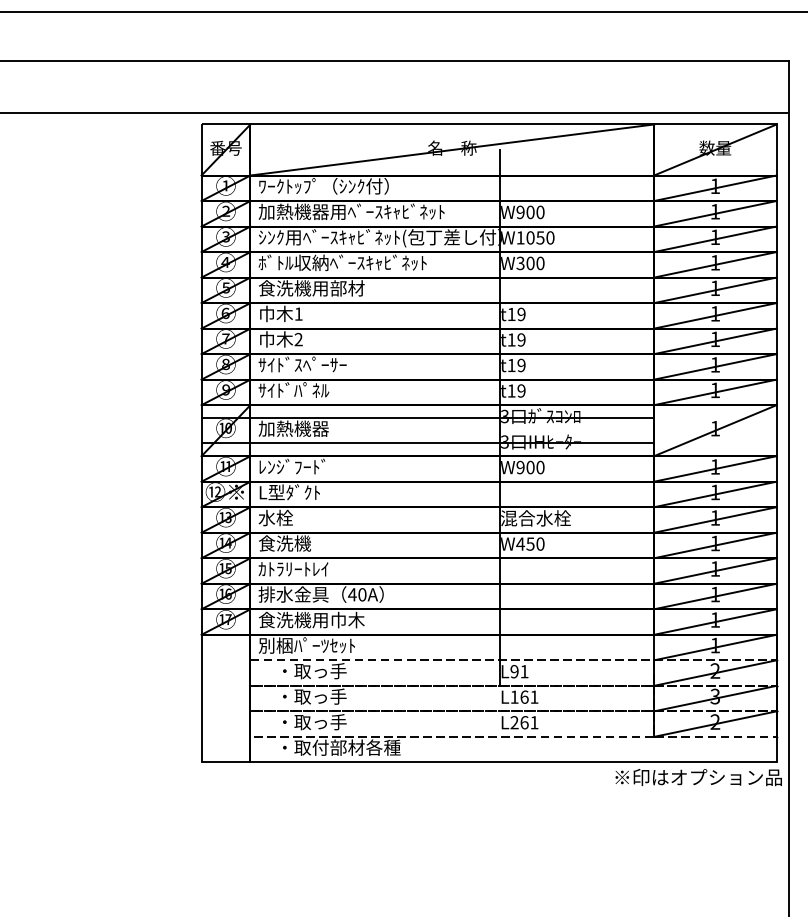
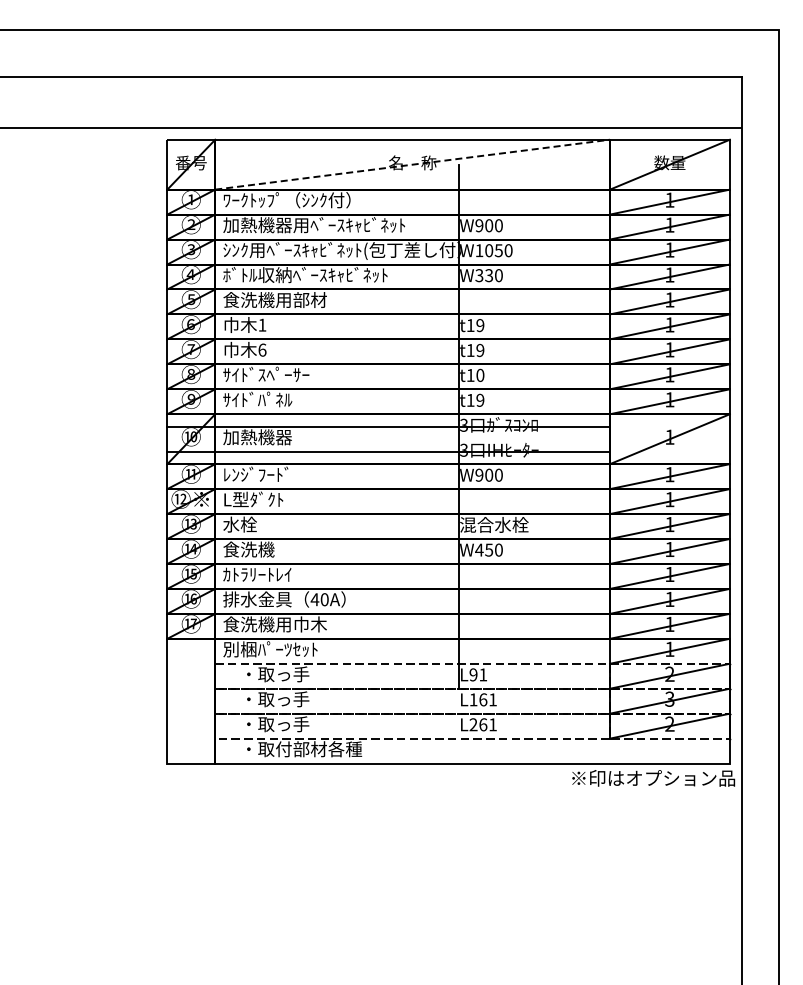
line: (452, 149) -> (412, 164), solid -> dashed
text: (530, 263) -> (489, 275), W300 -> W330
text: (298, 338) -> (262, 349), 2 -> 6
text: (521, 365) -> (480, 375), t19 -> t10

